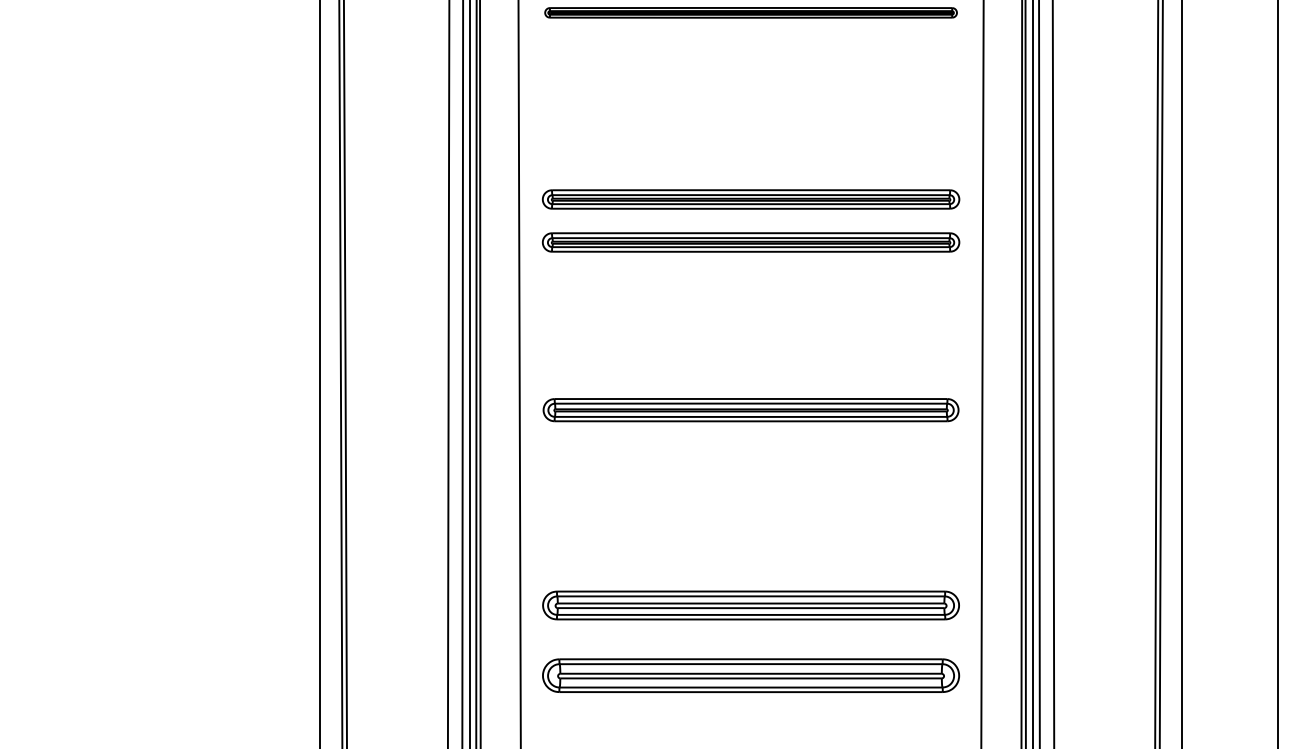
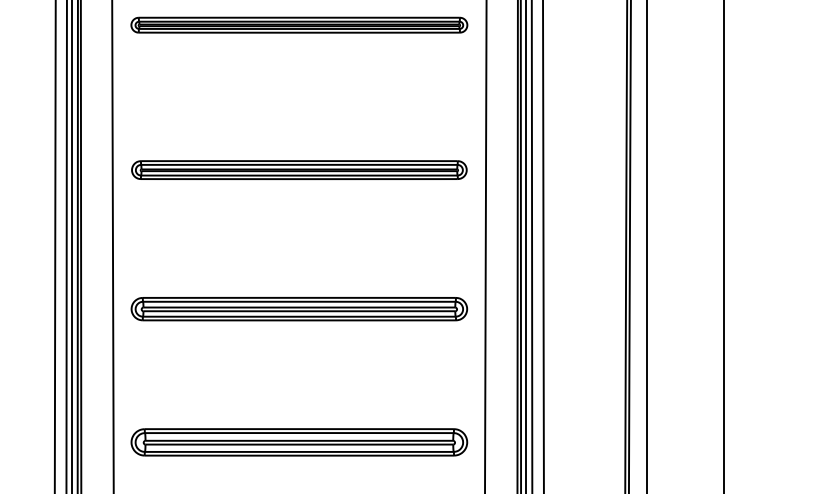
part: (751, 242) -> (299, 59), removed
part: (750, 410) -> (298, 170), moved
part: (750, 605) -> (298, 309), moved
part: (751, 675) -> (299, 442), moved

